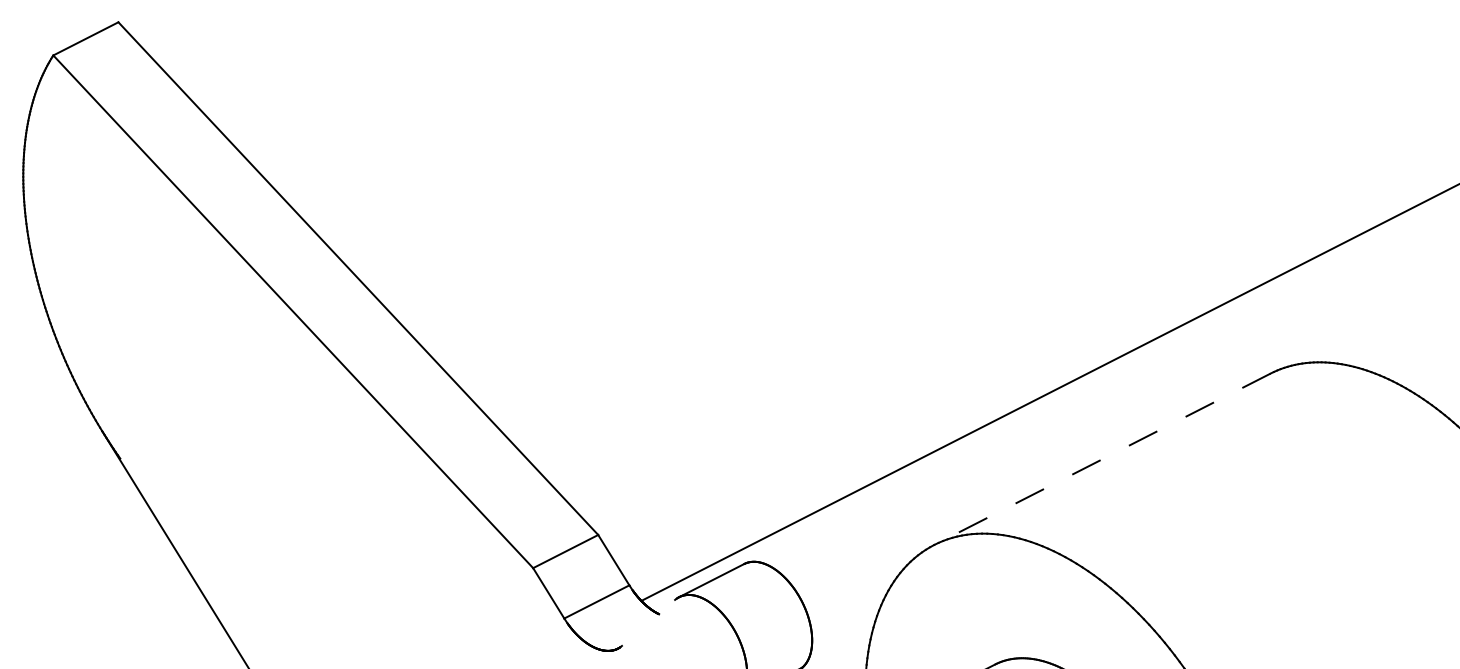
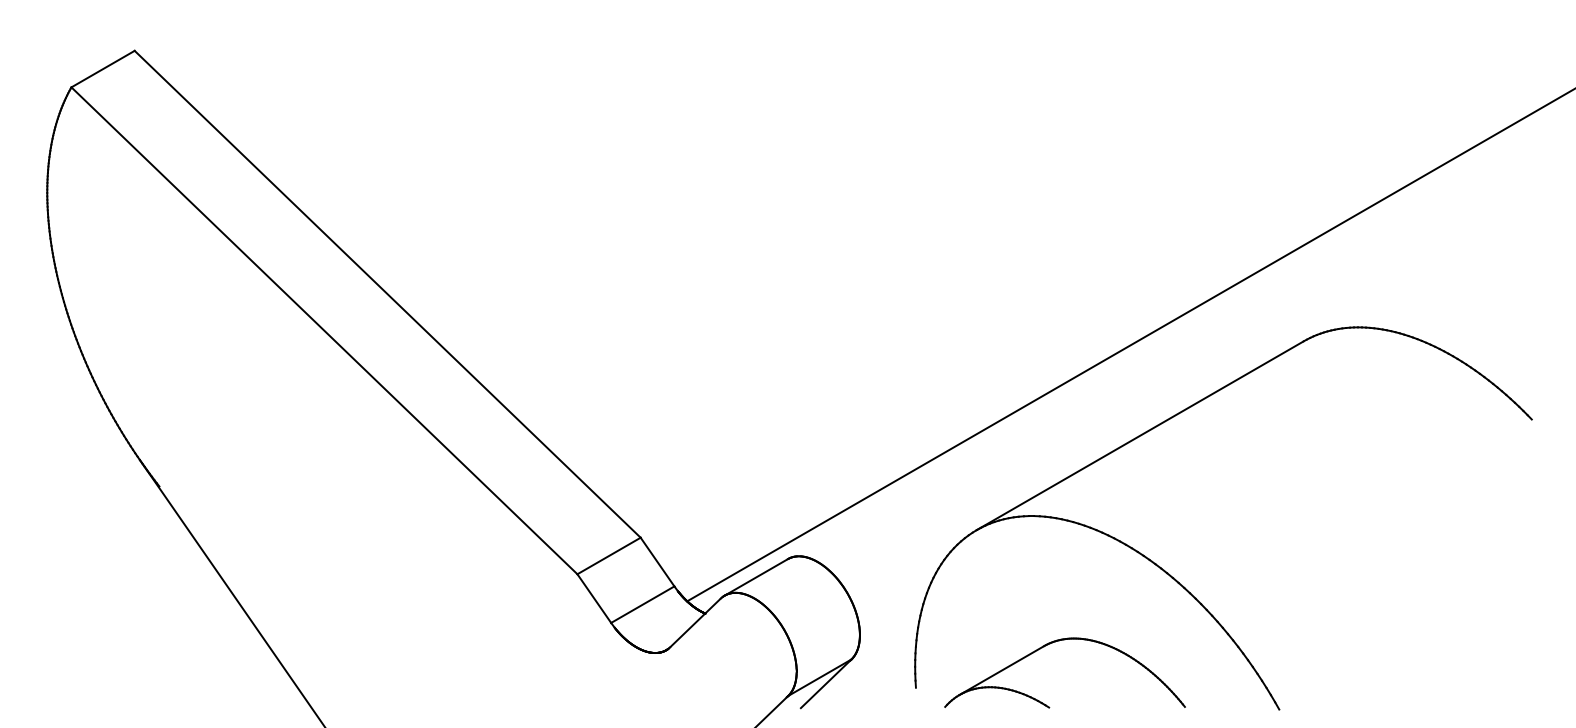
line: (1102, 459) -> (1140, 435), dashed -> solid
line: (648, 622) -> (695, 622), added

